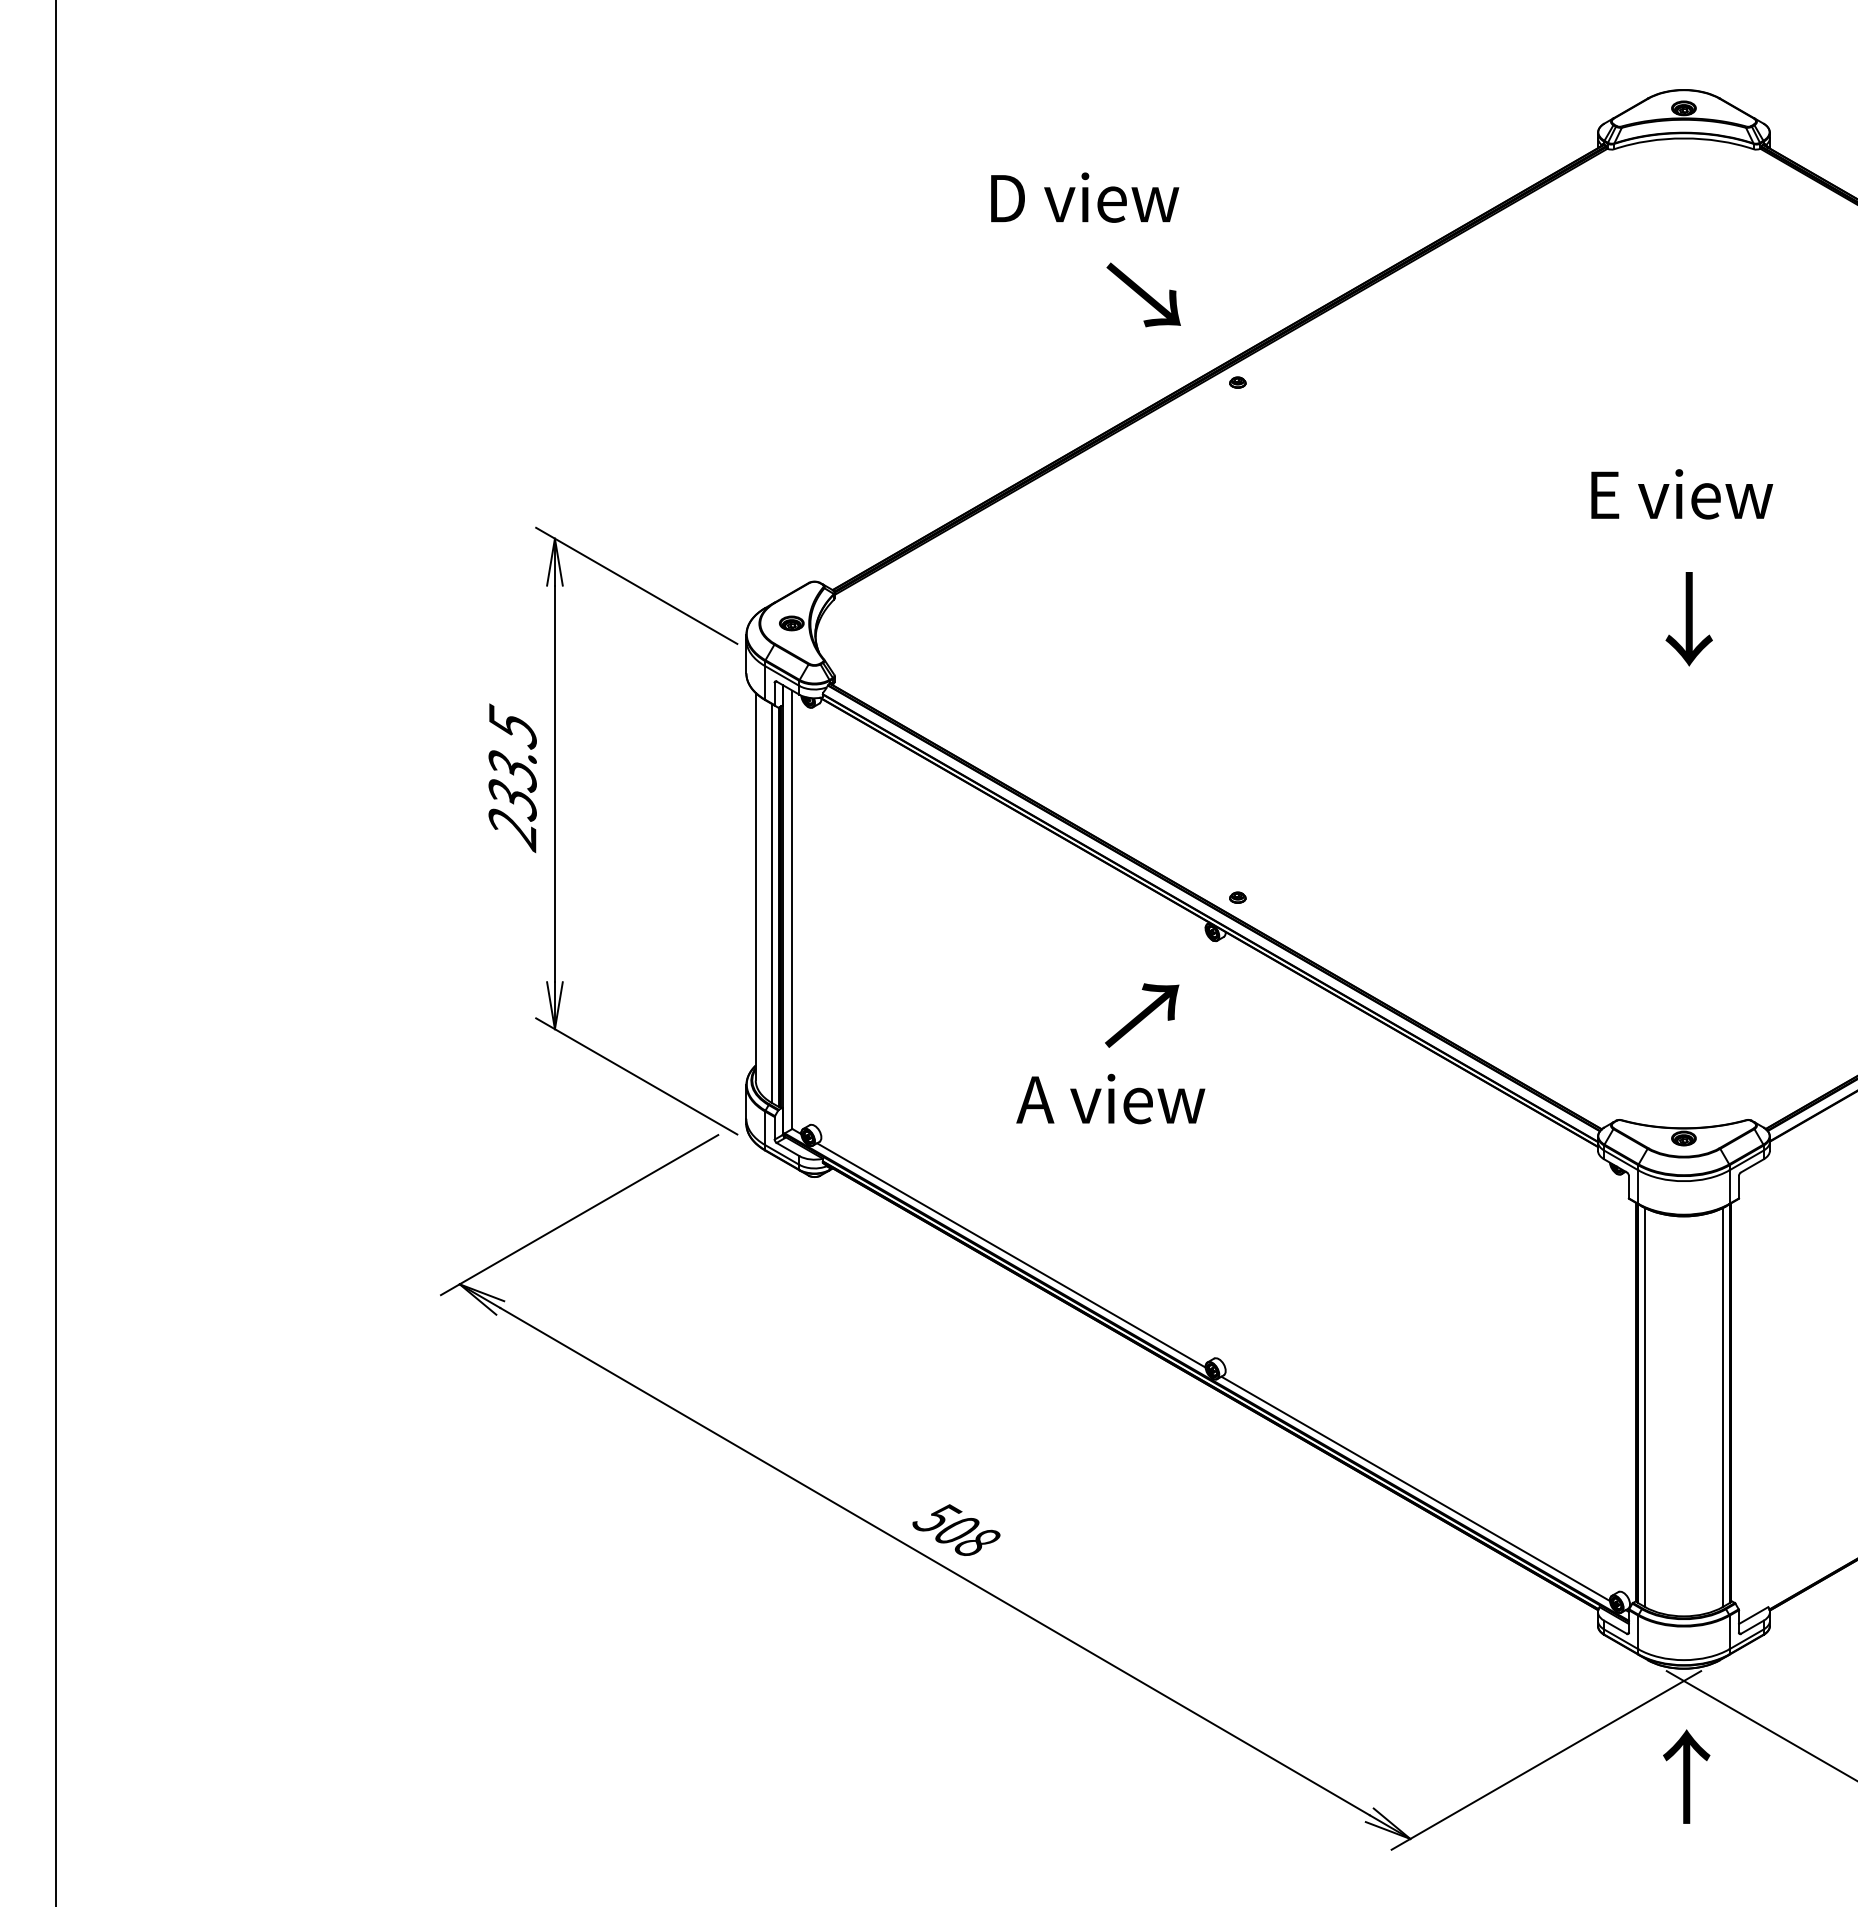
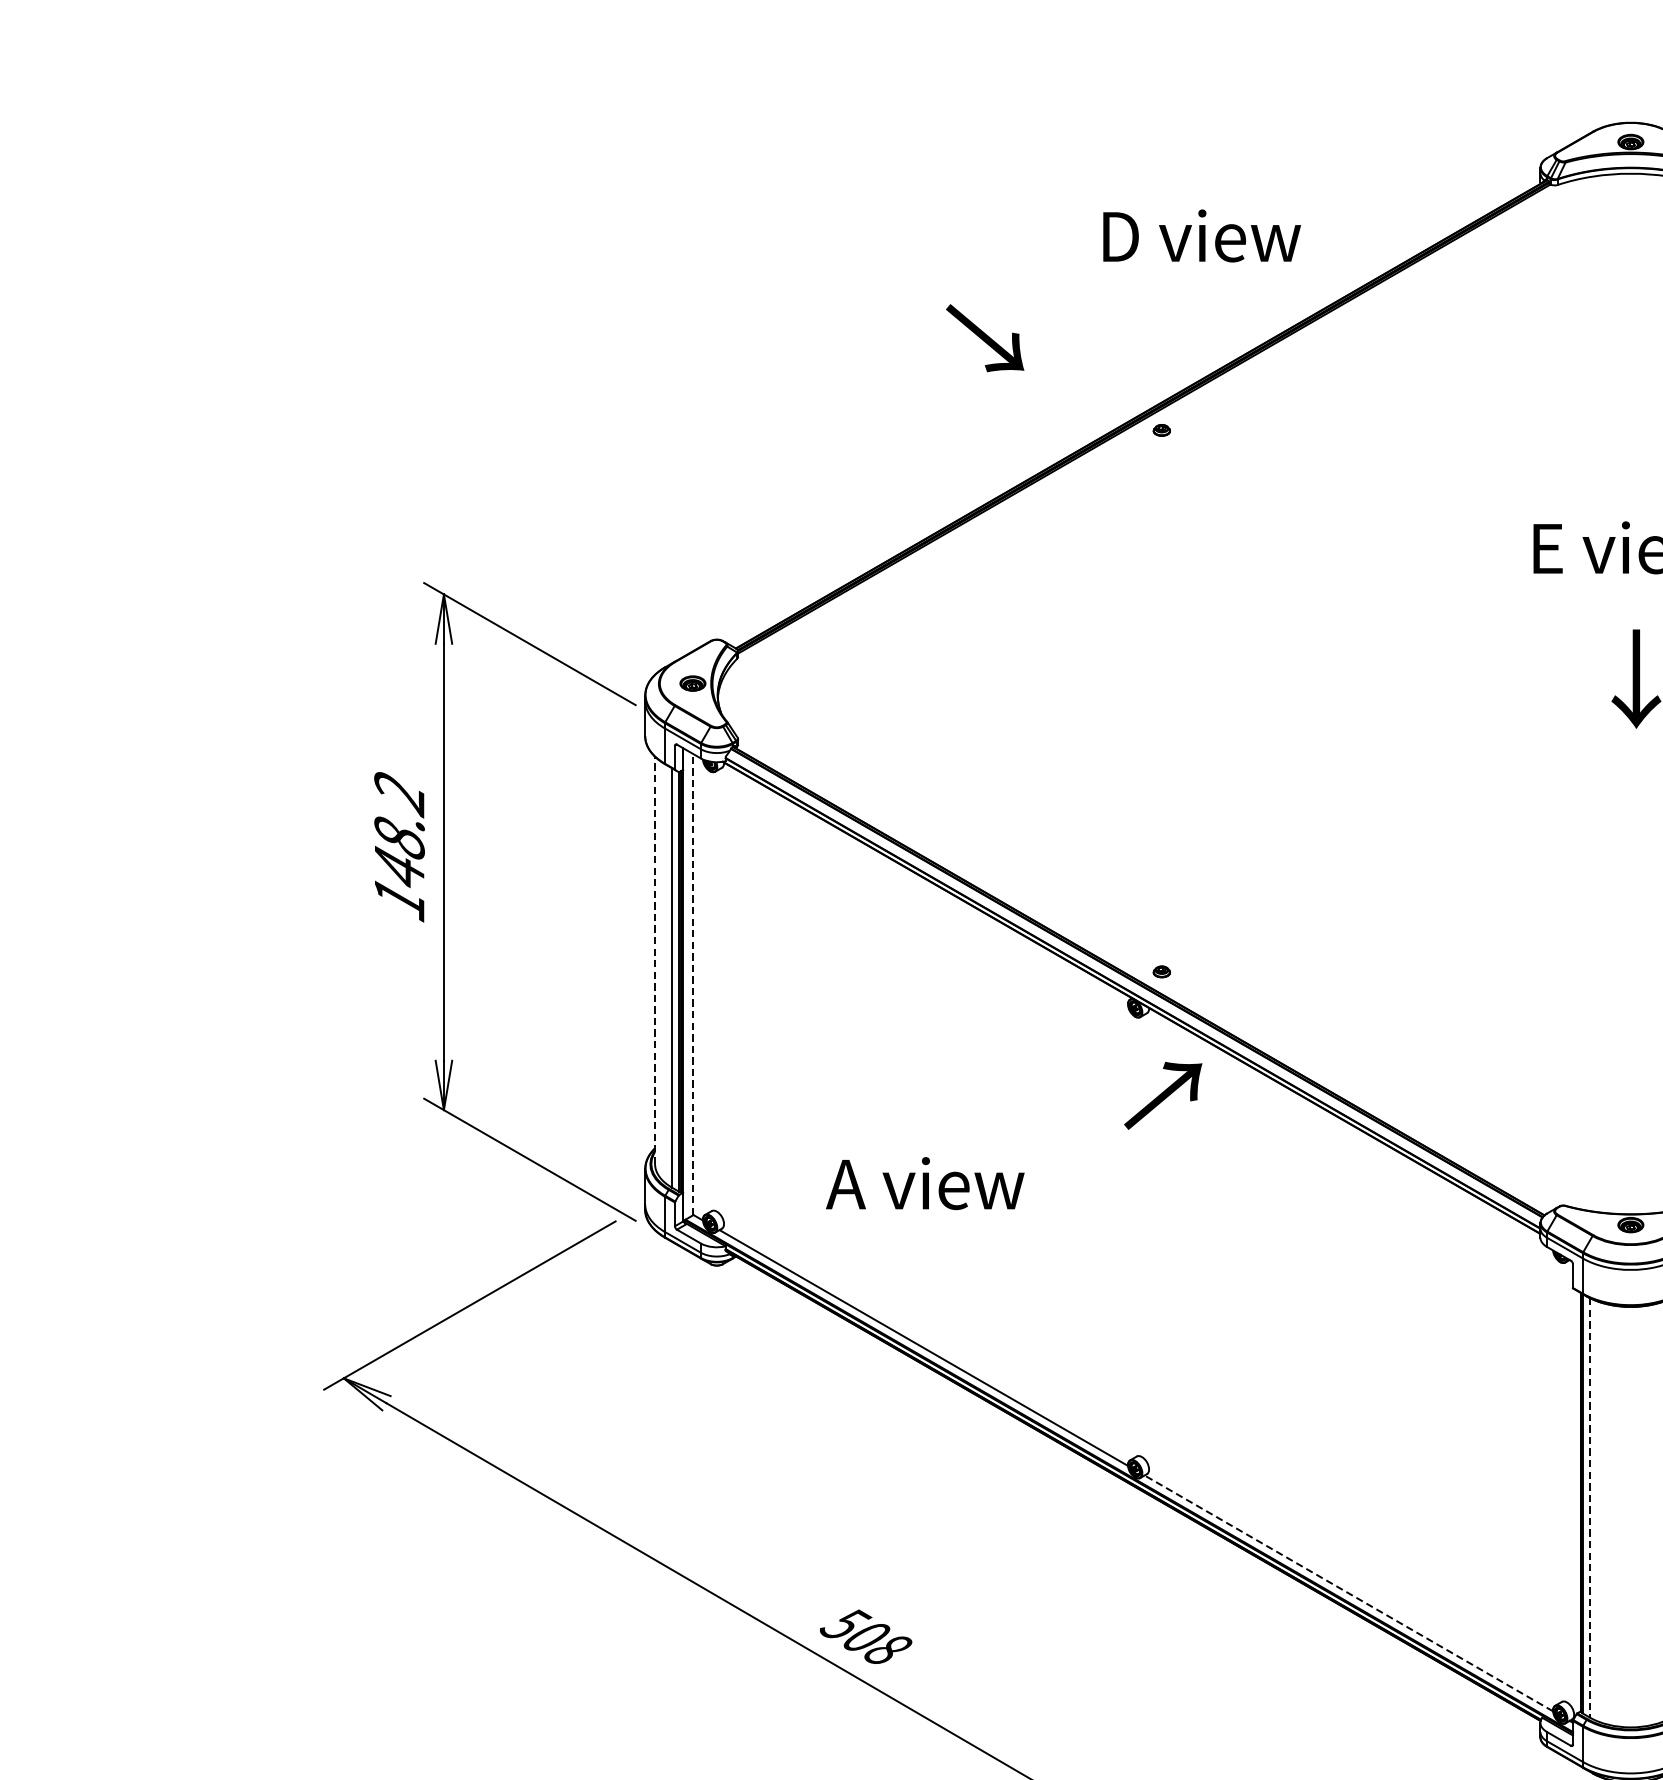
text: (1085, 197) -> (1202, 235), moved
text: (1143, 294) -> (984, 337), moved
text: (512, 777) -> (399, 845), 233.5 -> 148.2
line: (755, 886) -> (654, 960), solid -> dashed
line: (792, 909) -> (693, 984), solid -> dashed
text: (1142, 1015) -> (1163, 1095), moved
text: (1110, 1098) -> (924, 1182), moved
line: (1645, 1407) -> (1590, 1507), solid -> dashed
line: (1415, 1488) -> (1348, 1593), solid -> dashed

